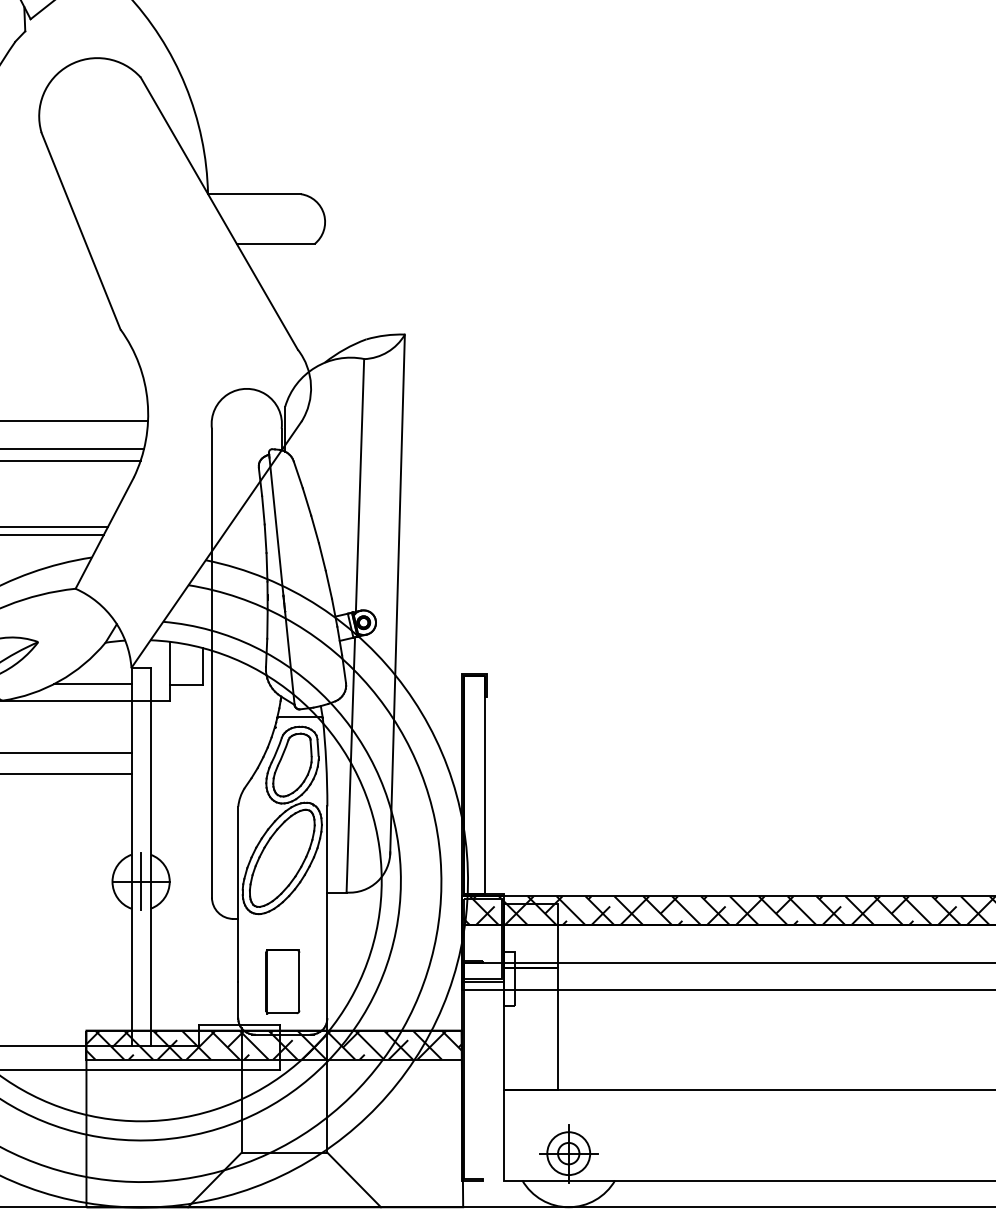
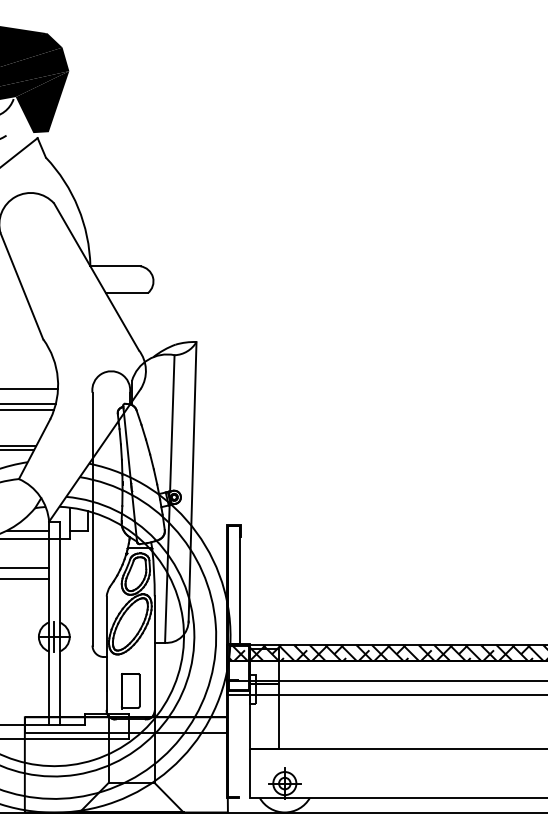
hatch: (273, 1044) -> (125, 724), removed

